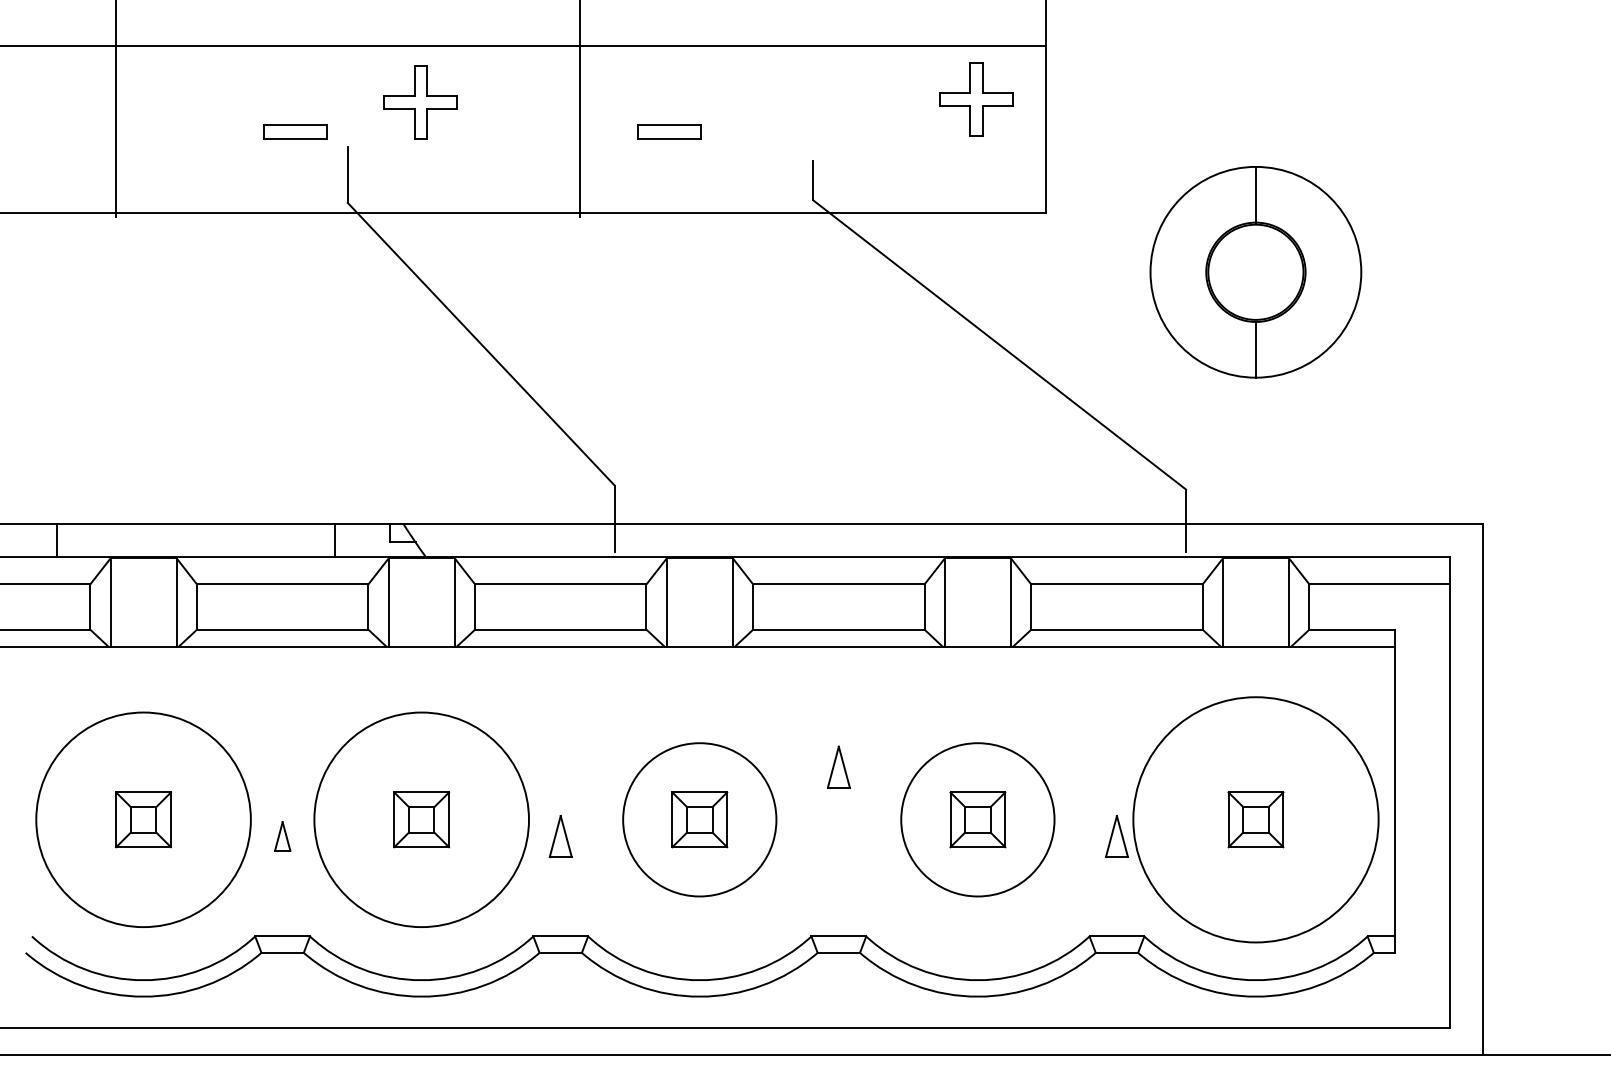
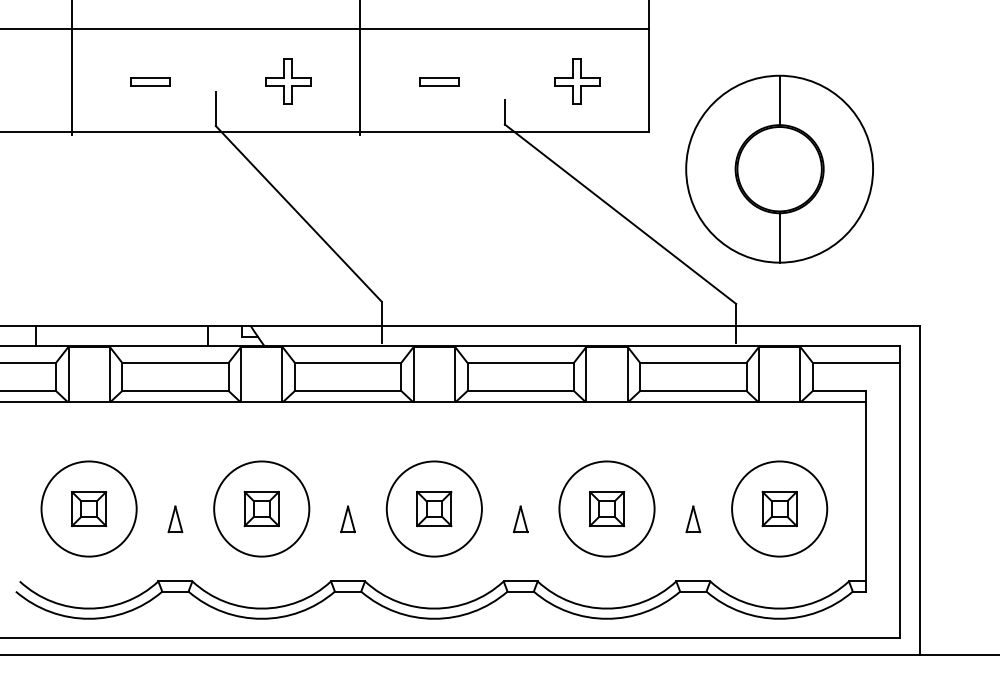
part: (977, 98) -> (577, 81), moved
part: (421, 102) -> (288, 81), moved
part: (295, 131) -> (150, 81), moved
part: (669, 131) -> (439, 81), moved
part: (1255, 271) -> (779, 168), size x1.43
part: (838, 767) -> (520, 519), moved
circle: (142, 818) -> (88, 508), size x0.71
circle: (421, 818) -> (261, 508), size x0.71
circle: (1255, 818) -> (779, 508), size x0.62
part: (282, 836) -> (175, 519), size x1.43

